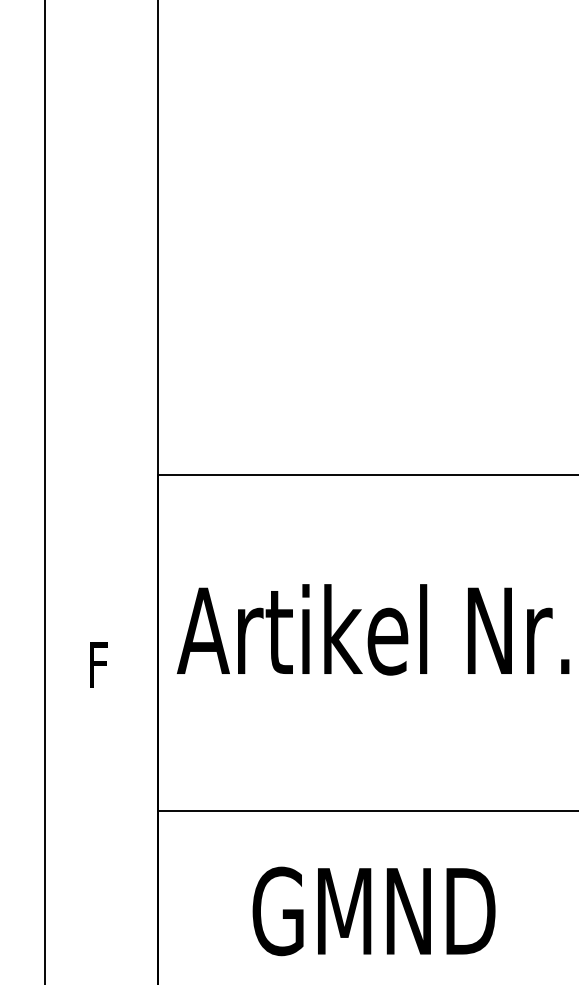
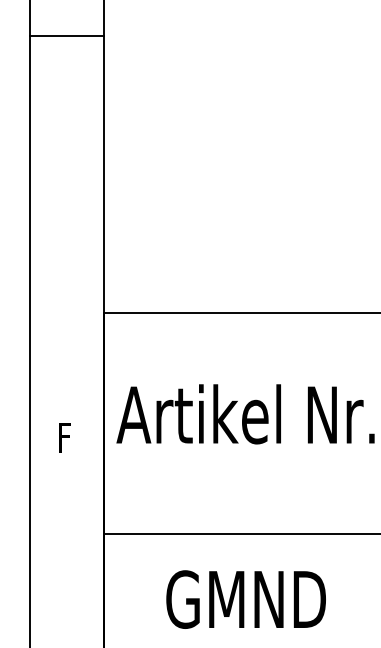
line: (101, 54) -> (66, 35), added

